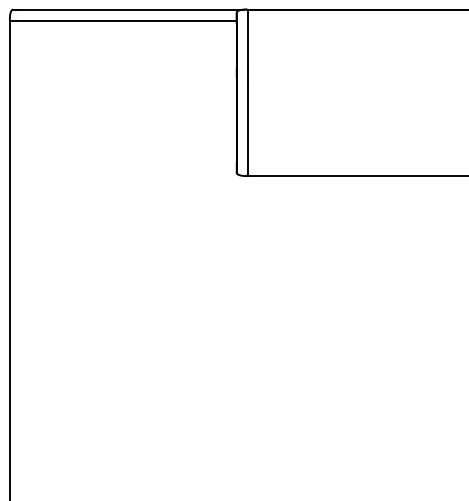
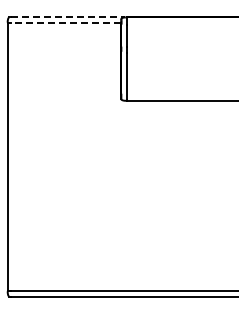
line: (131, 9) -> (68, 17), solid -> dashed
line: (127, 21) -> (66, 23), solid -> dashed

